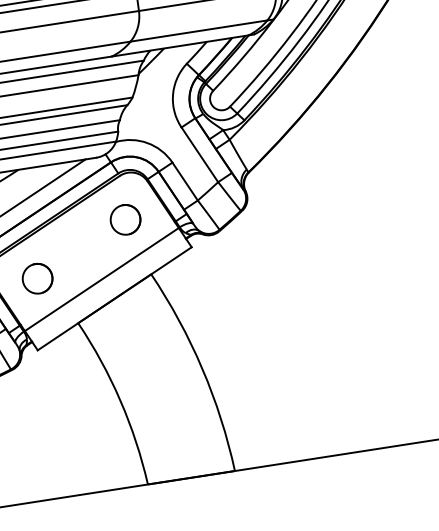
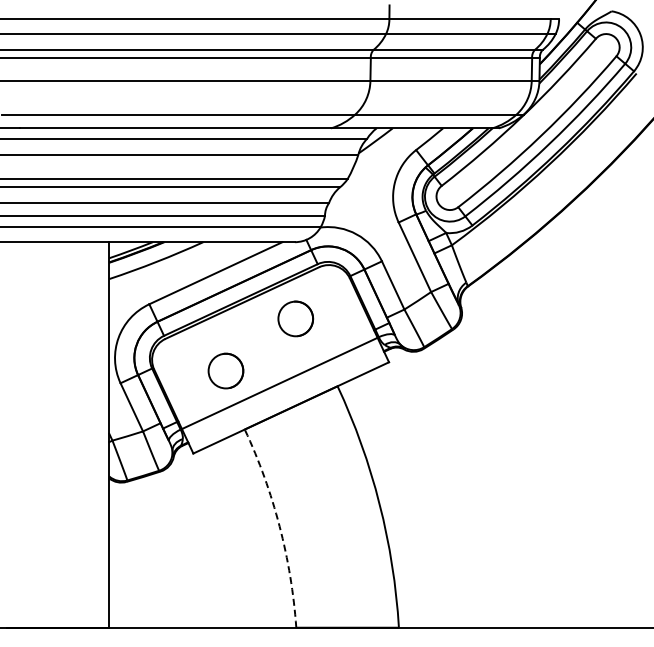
part: (125, 219) -> (295, 318), moved
part: (37, 278) -> (225, 370), moved
arc: (120, 400) -> (279, 526), solid -> dashed

